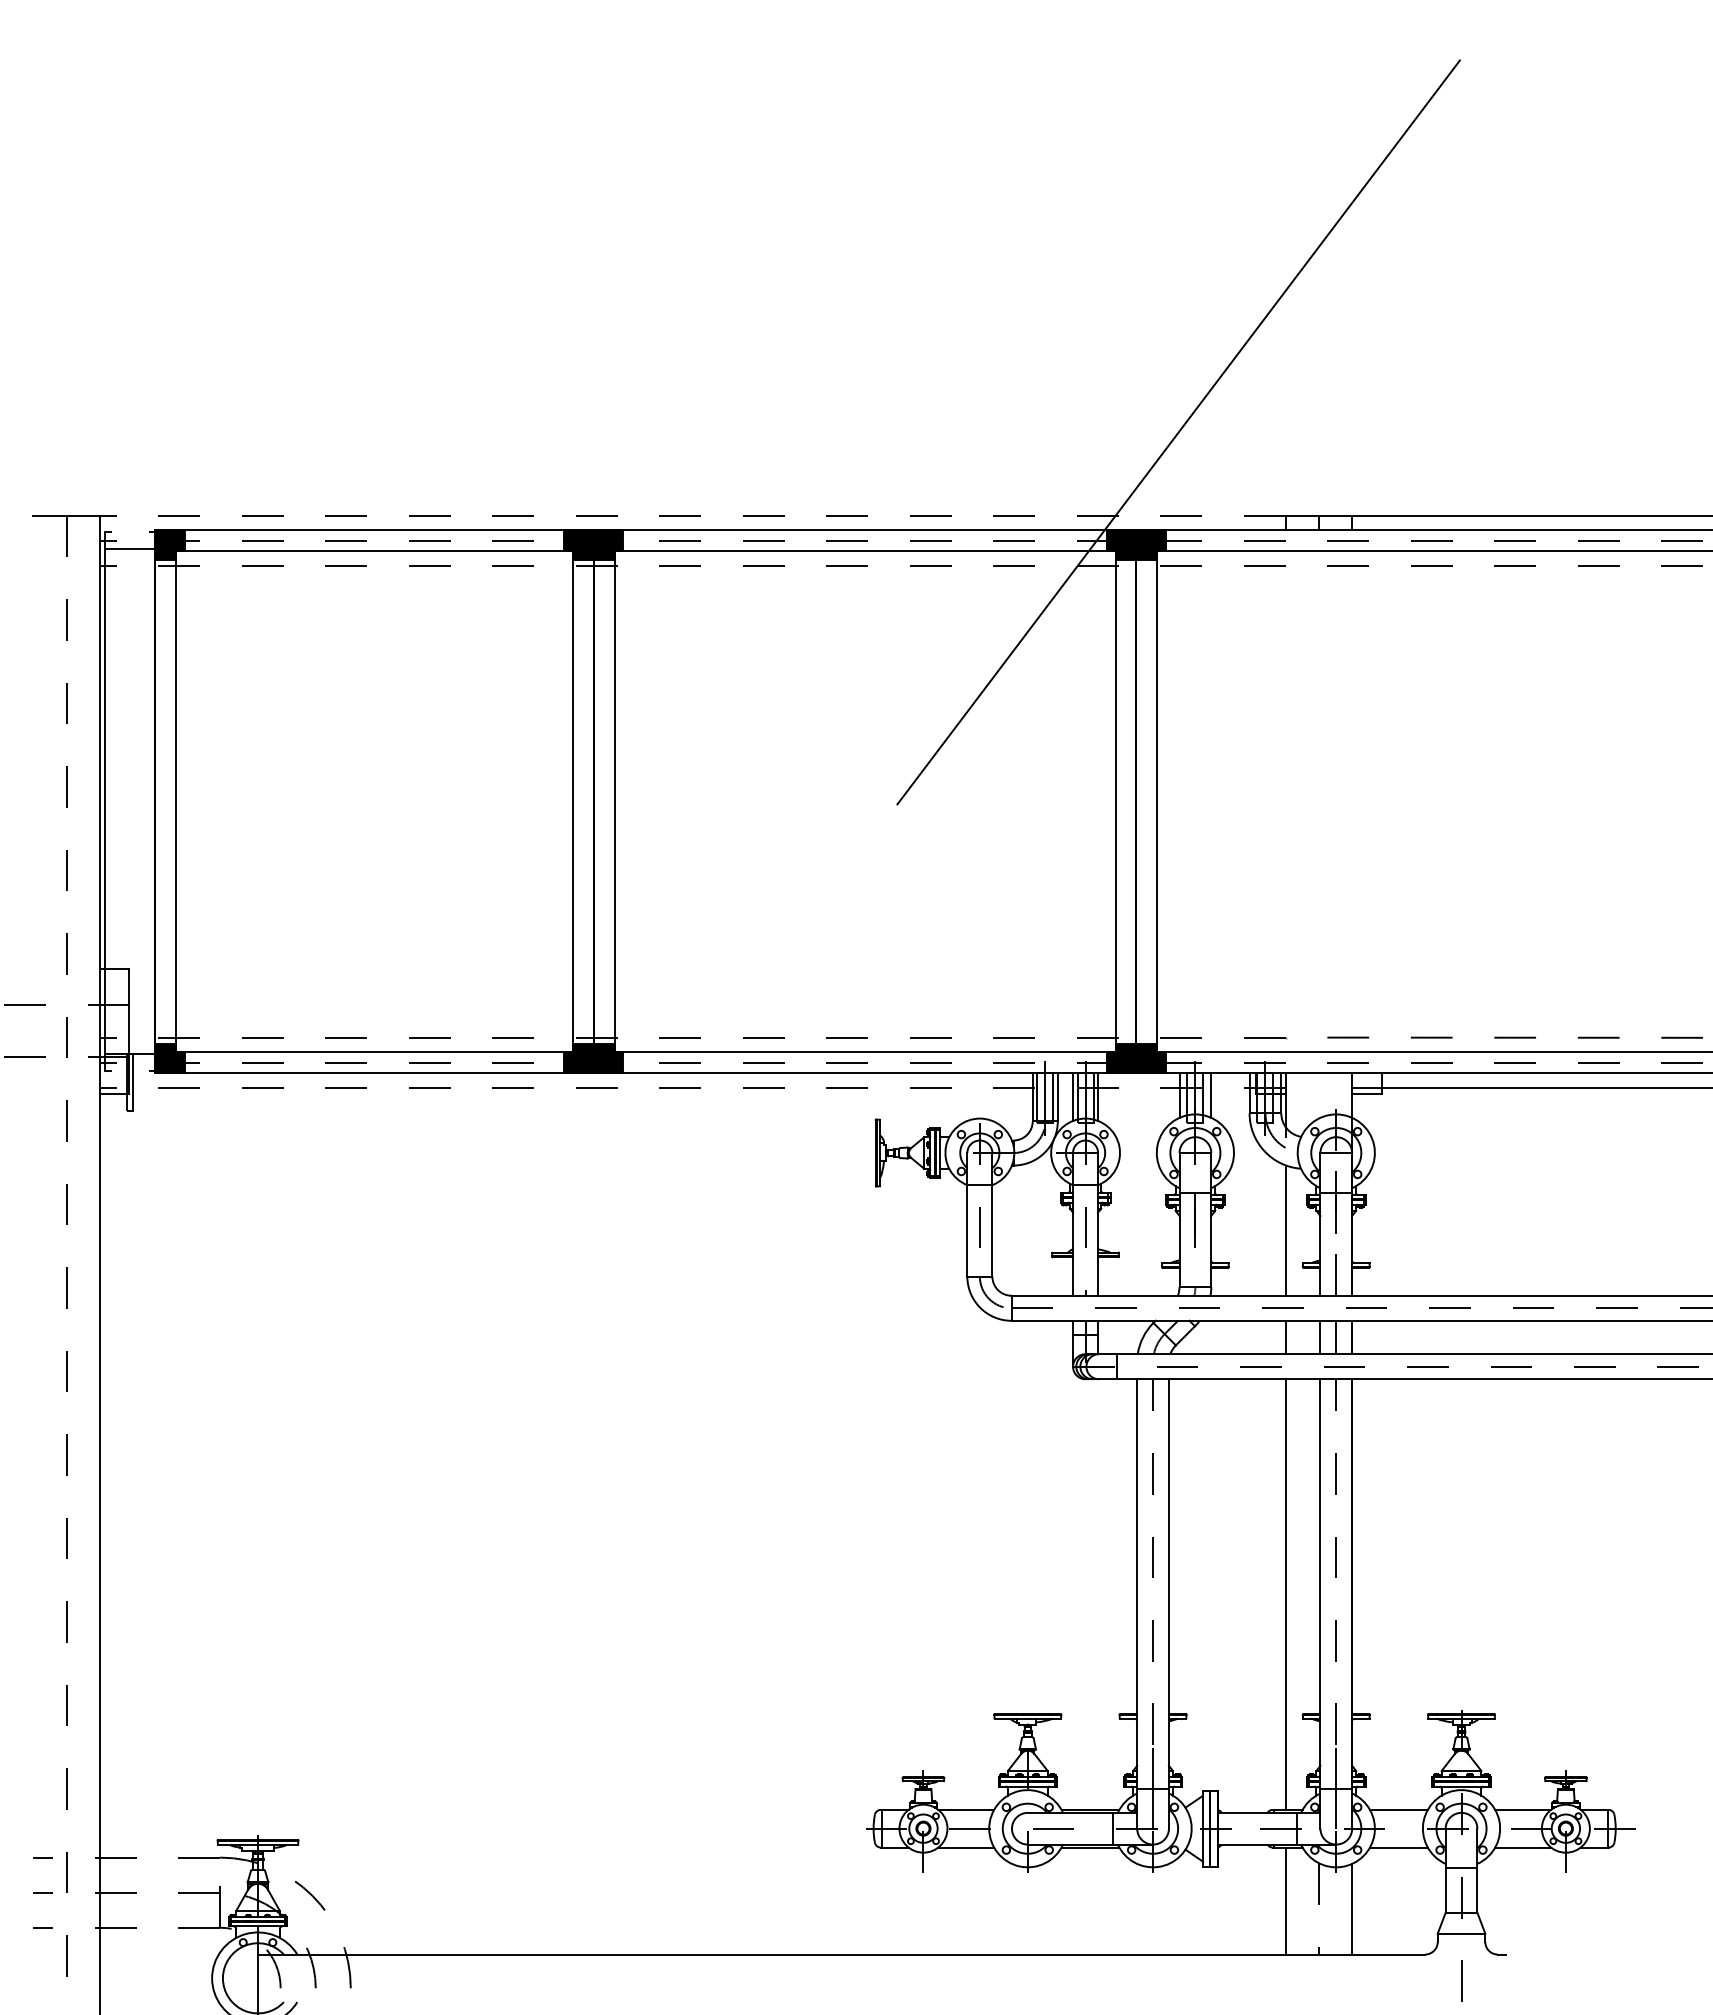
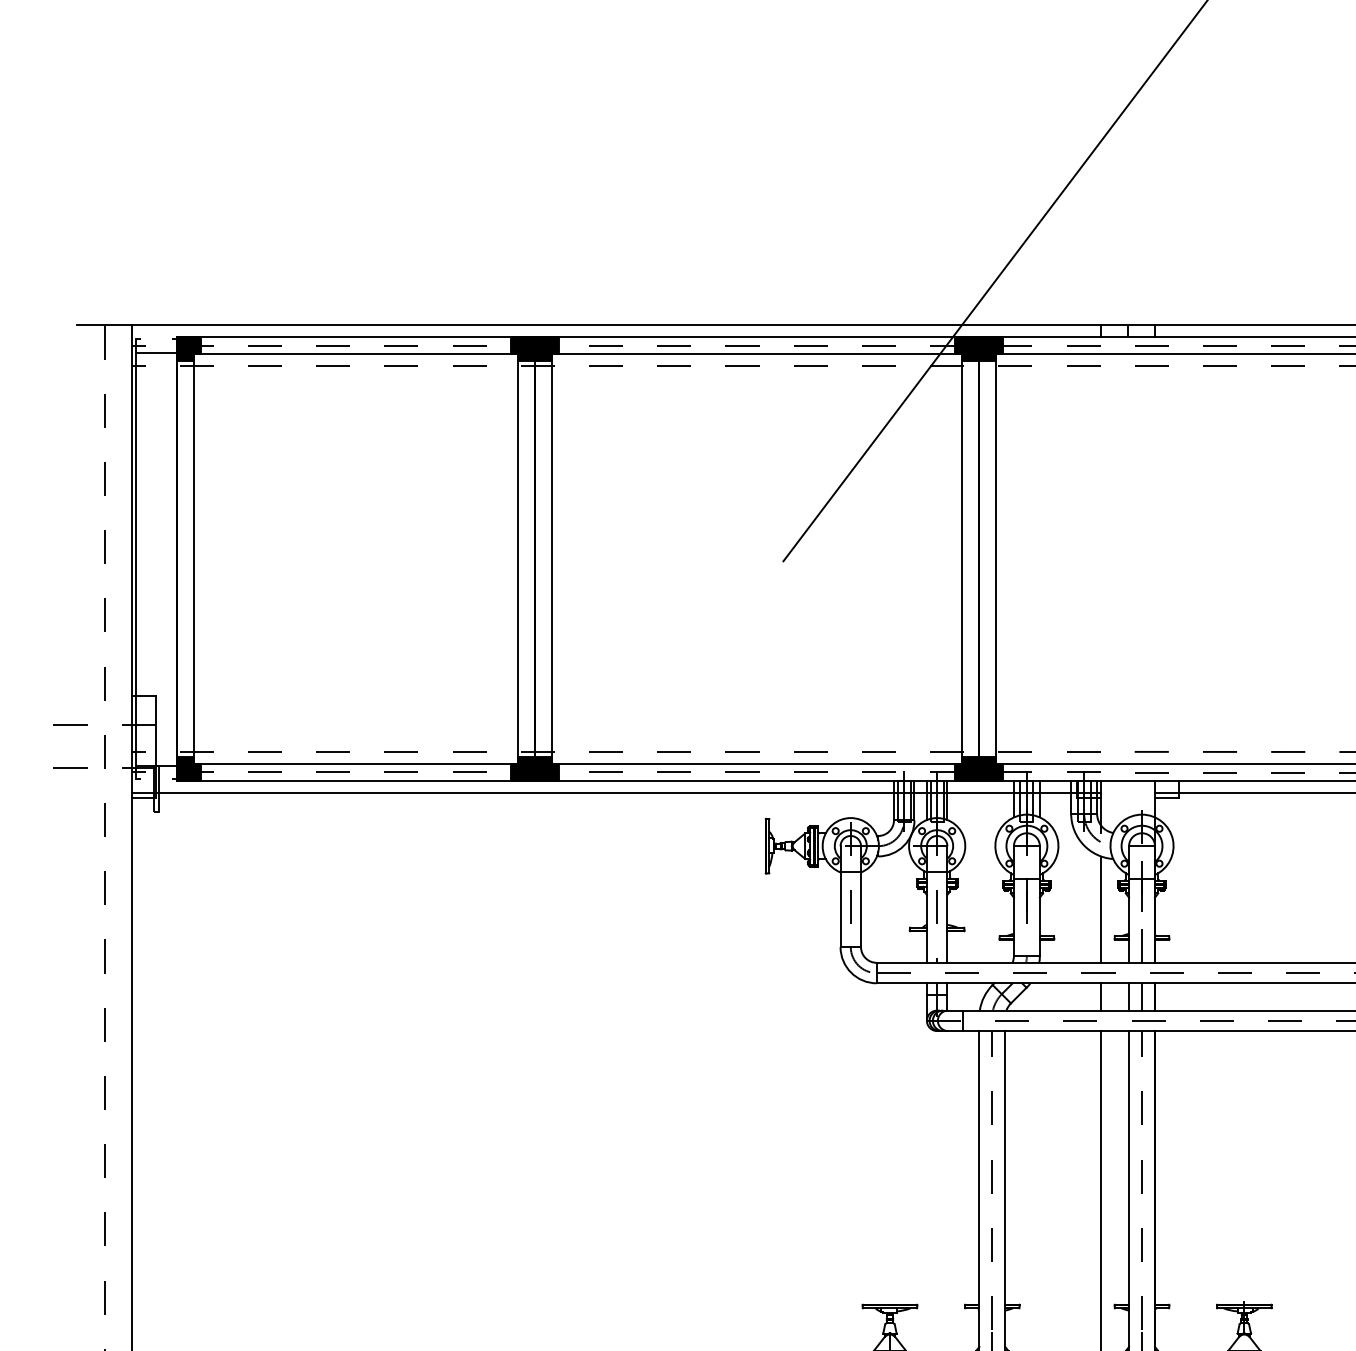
line: (692, 515) -> (615, 325), dashed -> solid
line: (692, 1087) -> (615, 792), dashed -> solid

